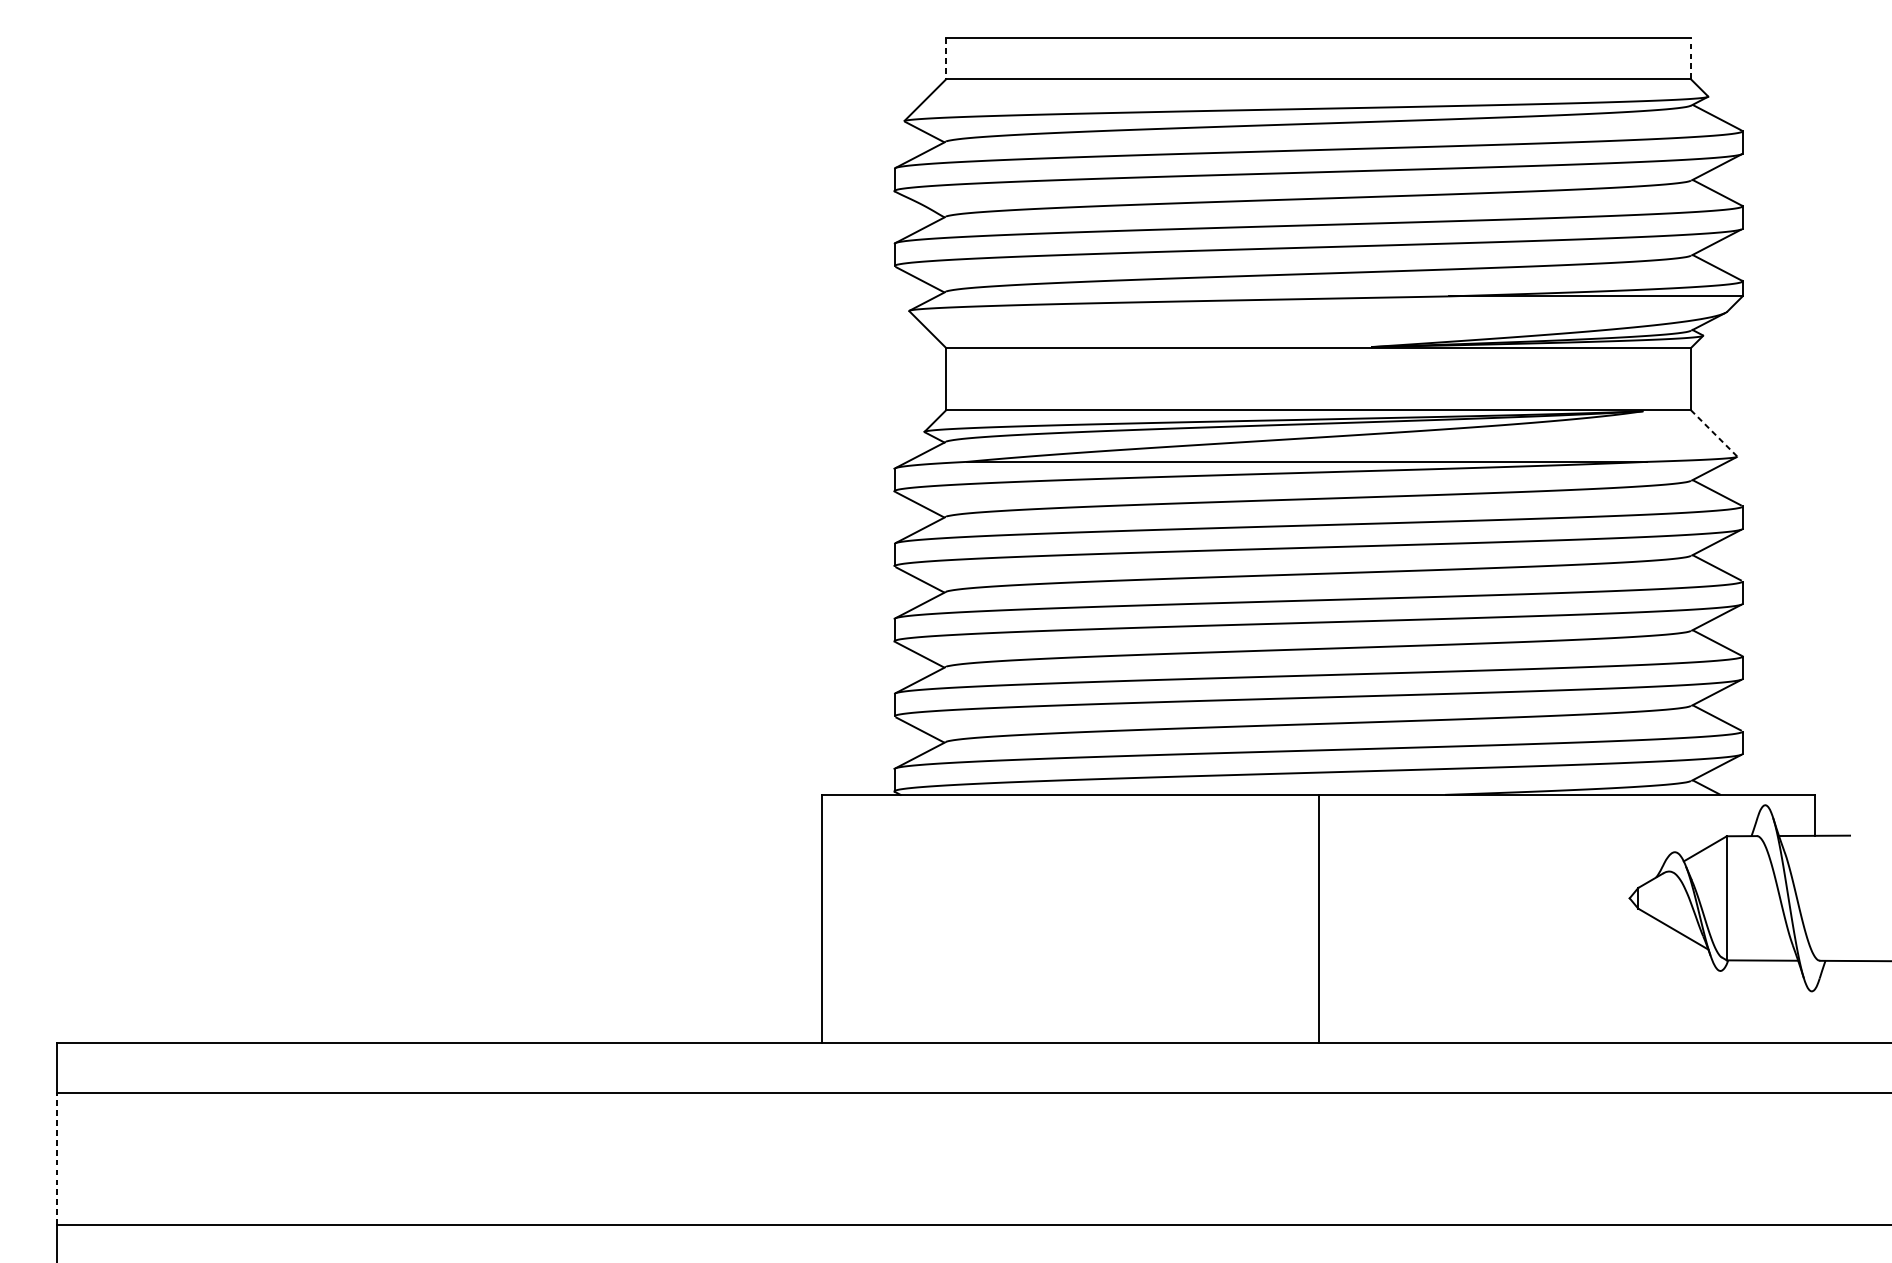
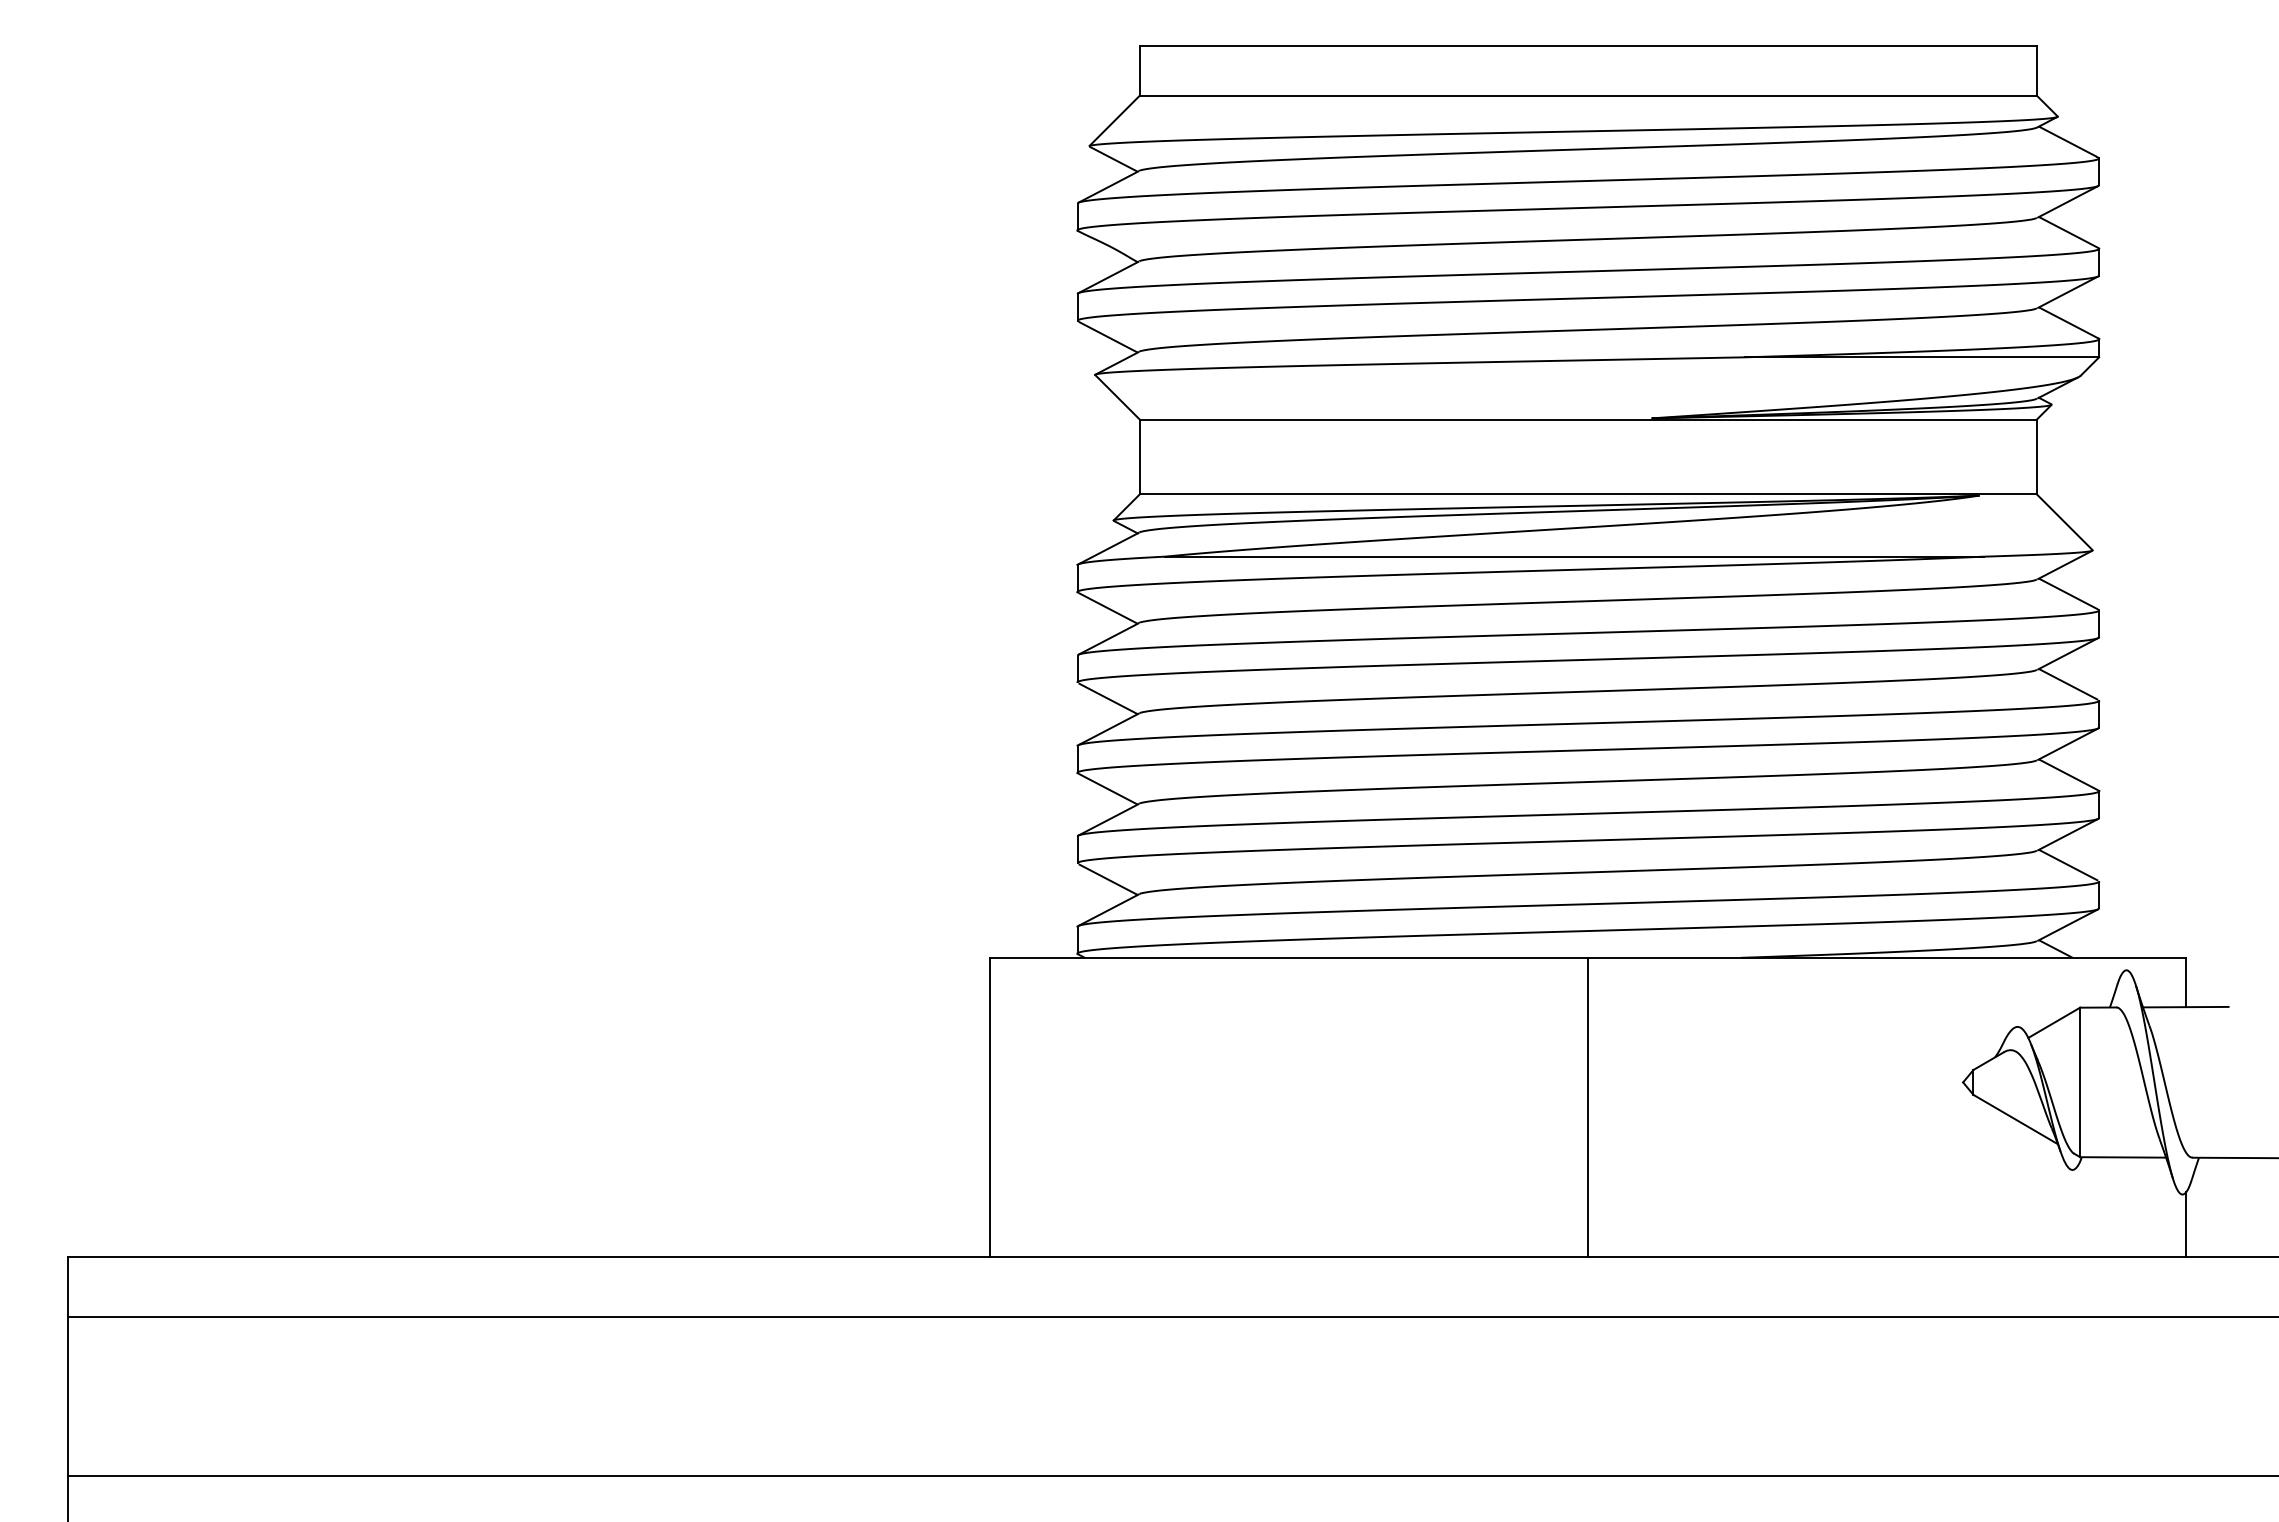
line: (946, 58) -> (1139, 70), dashed -> solid
line: (1690, 58) -> (2036, 70), dashed -> solid
line: (1713, 432) -> (2064, 521), dashed -> solid
line: (1815, 1015) -> (2186, 1223), added
line: (56, 1159) -> (68, 1396), dashed -> solid

